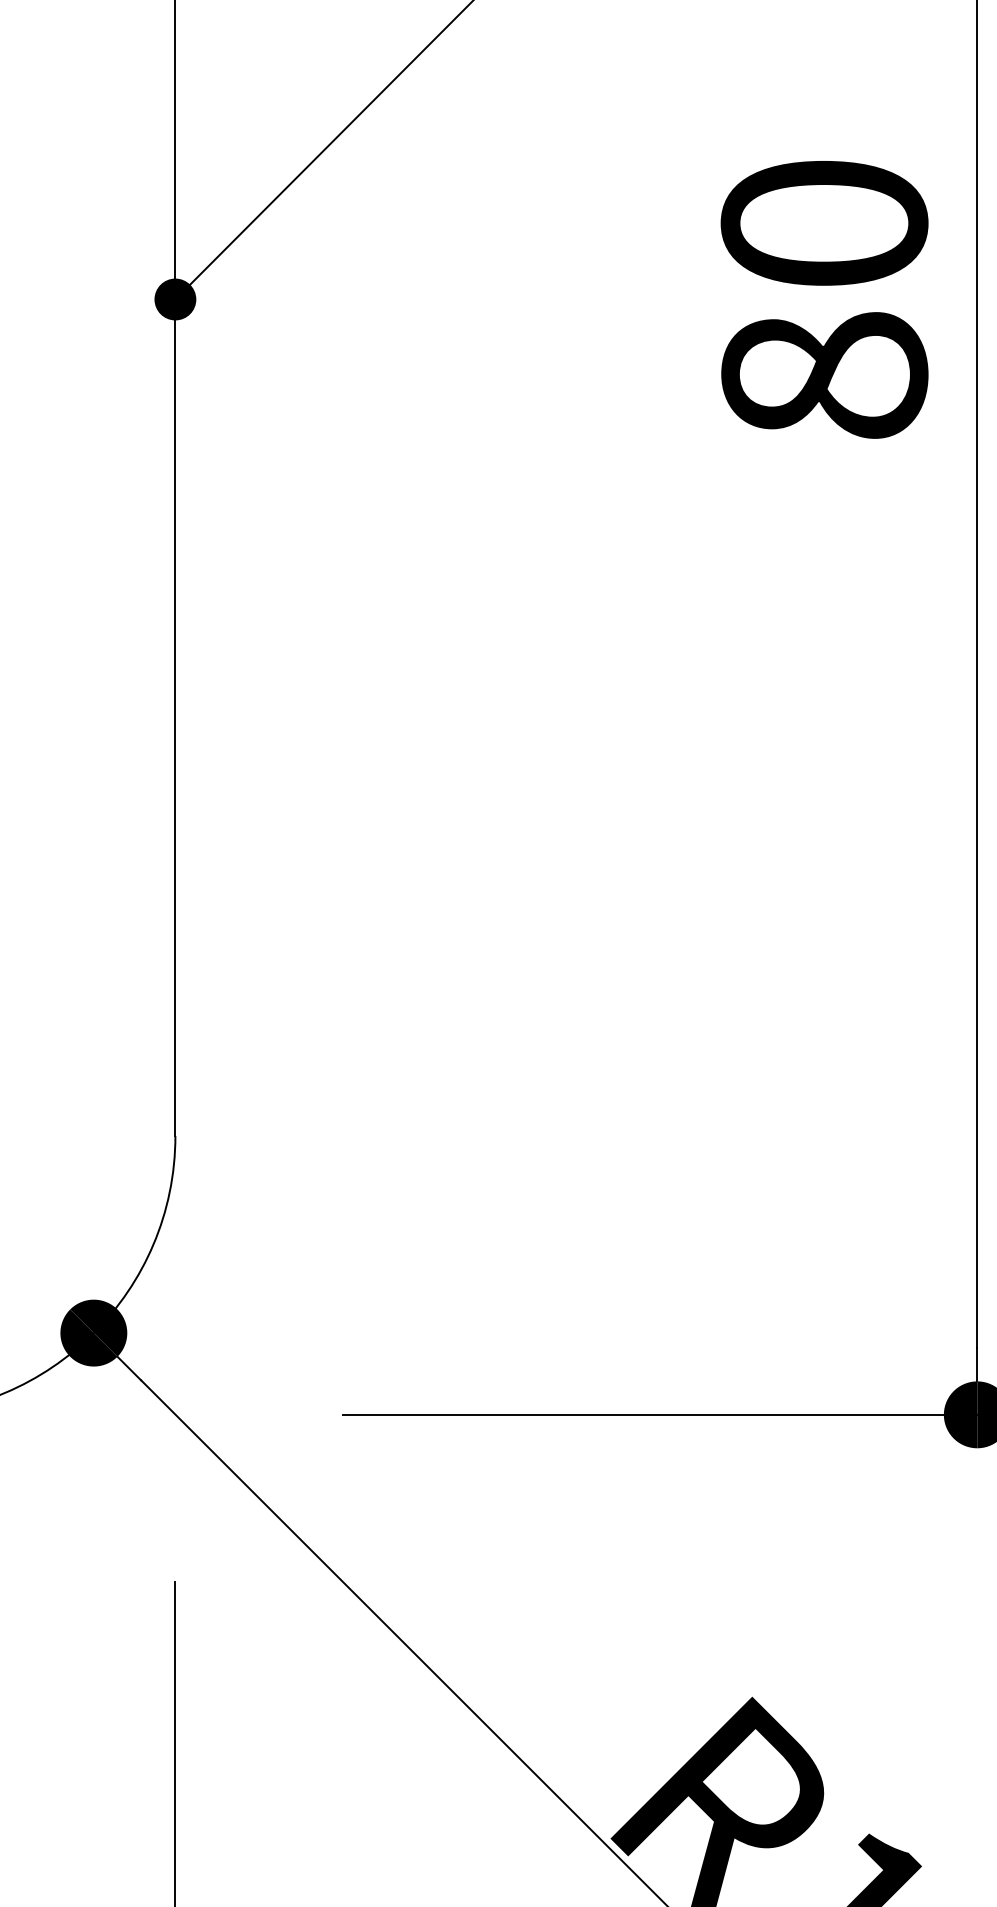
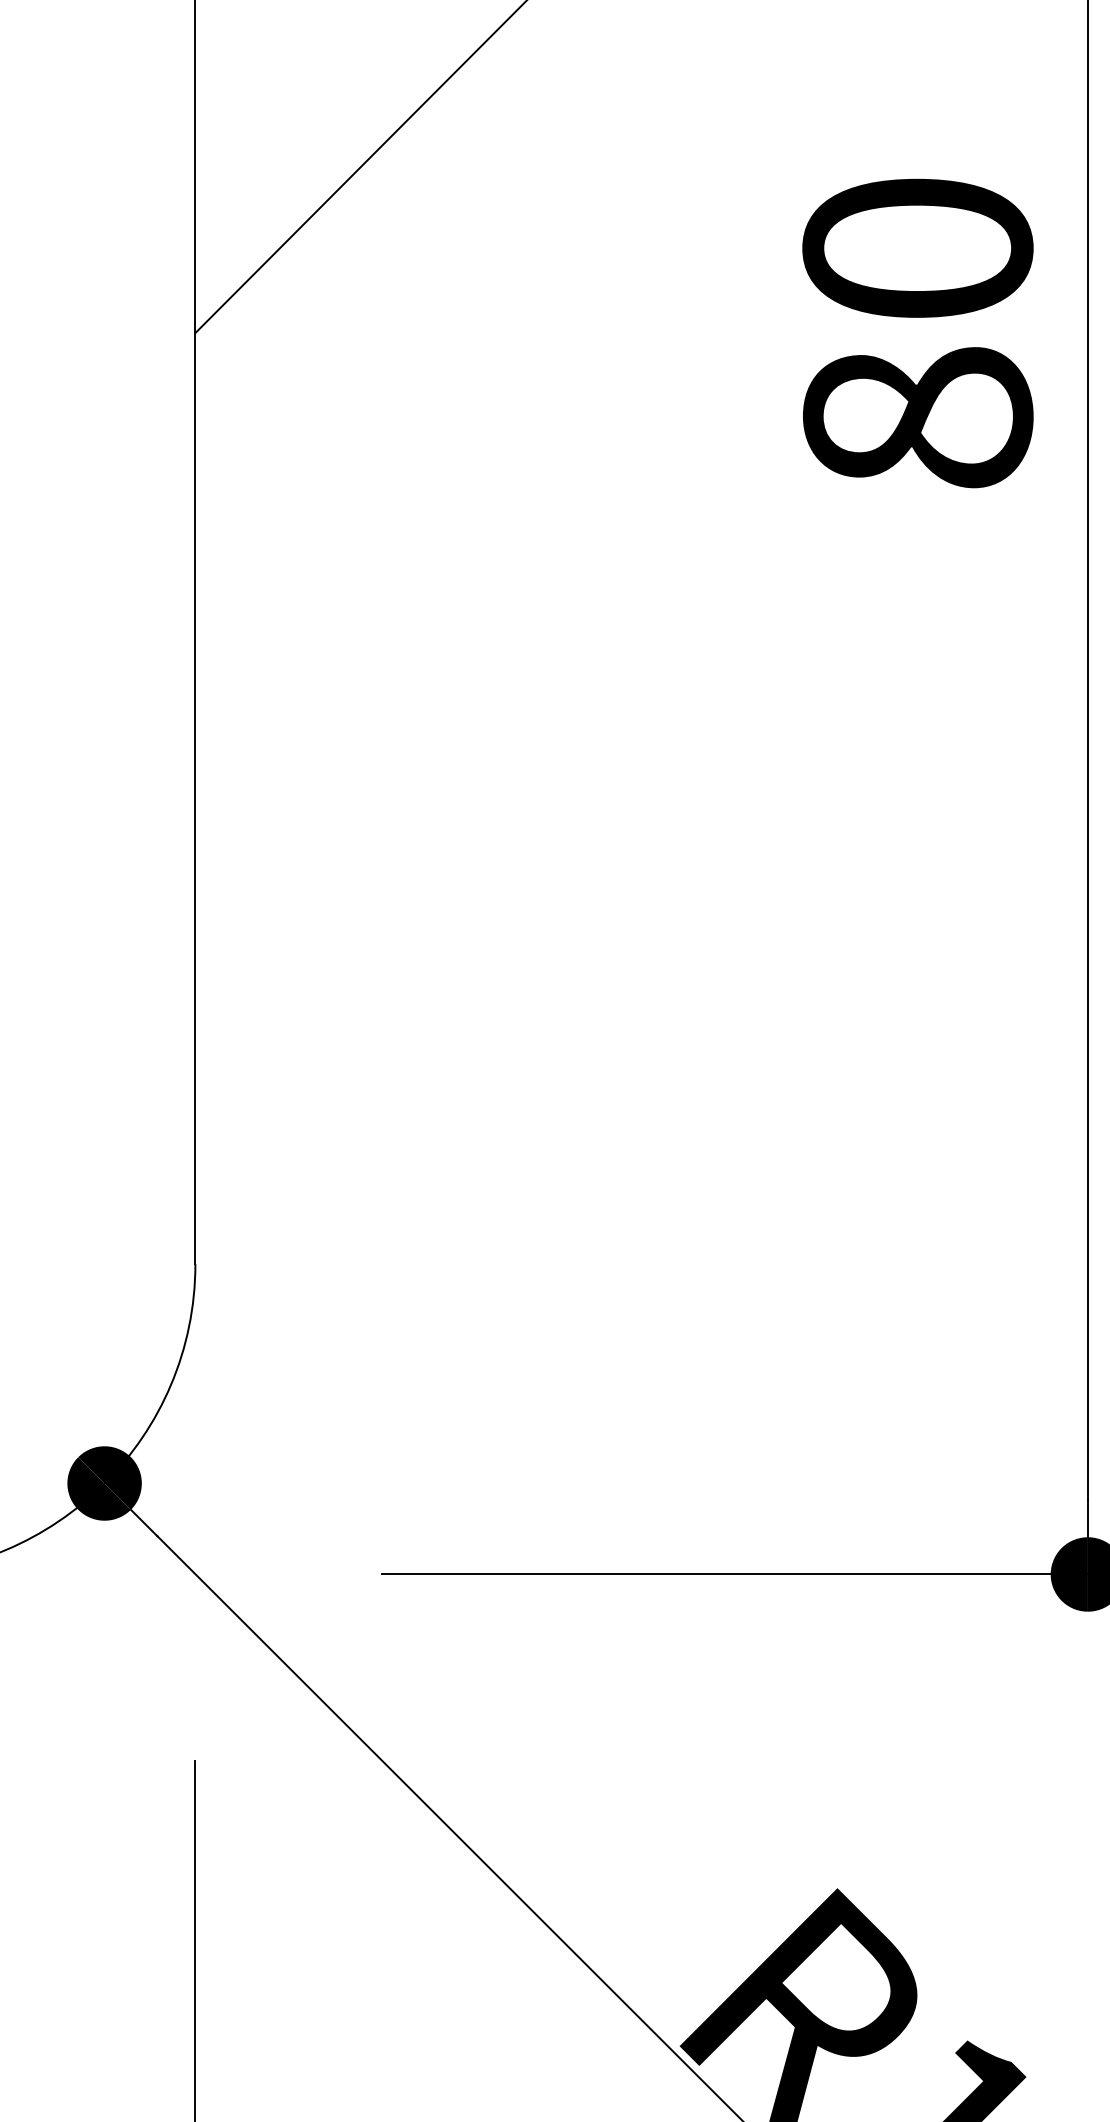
fill: (175, 299) -> (195, 333), removed

